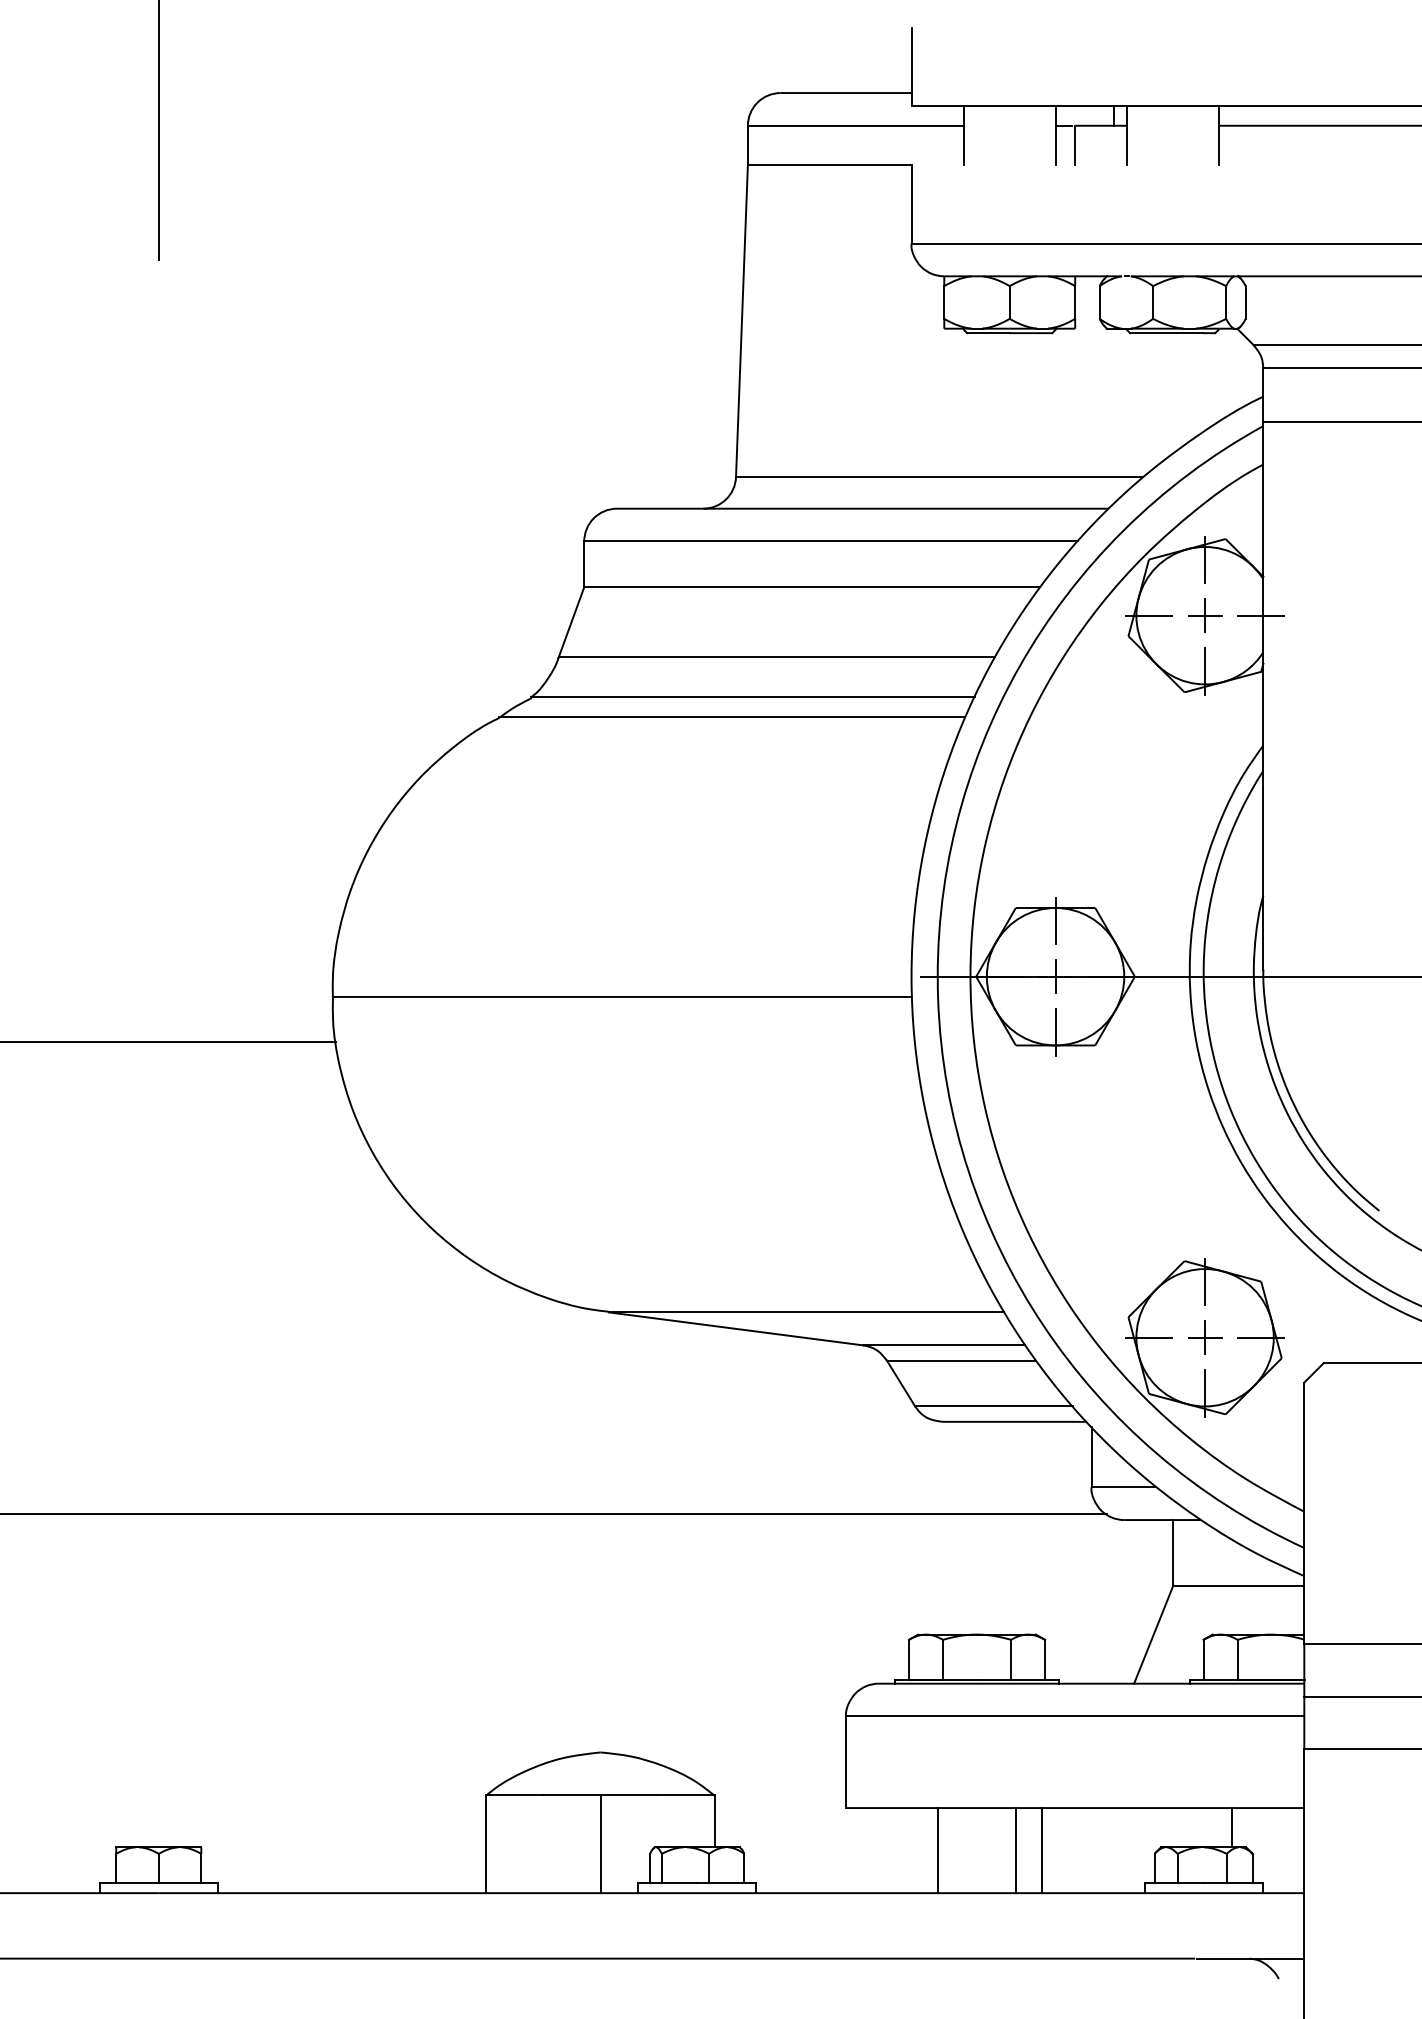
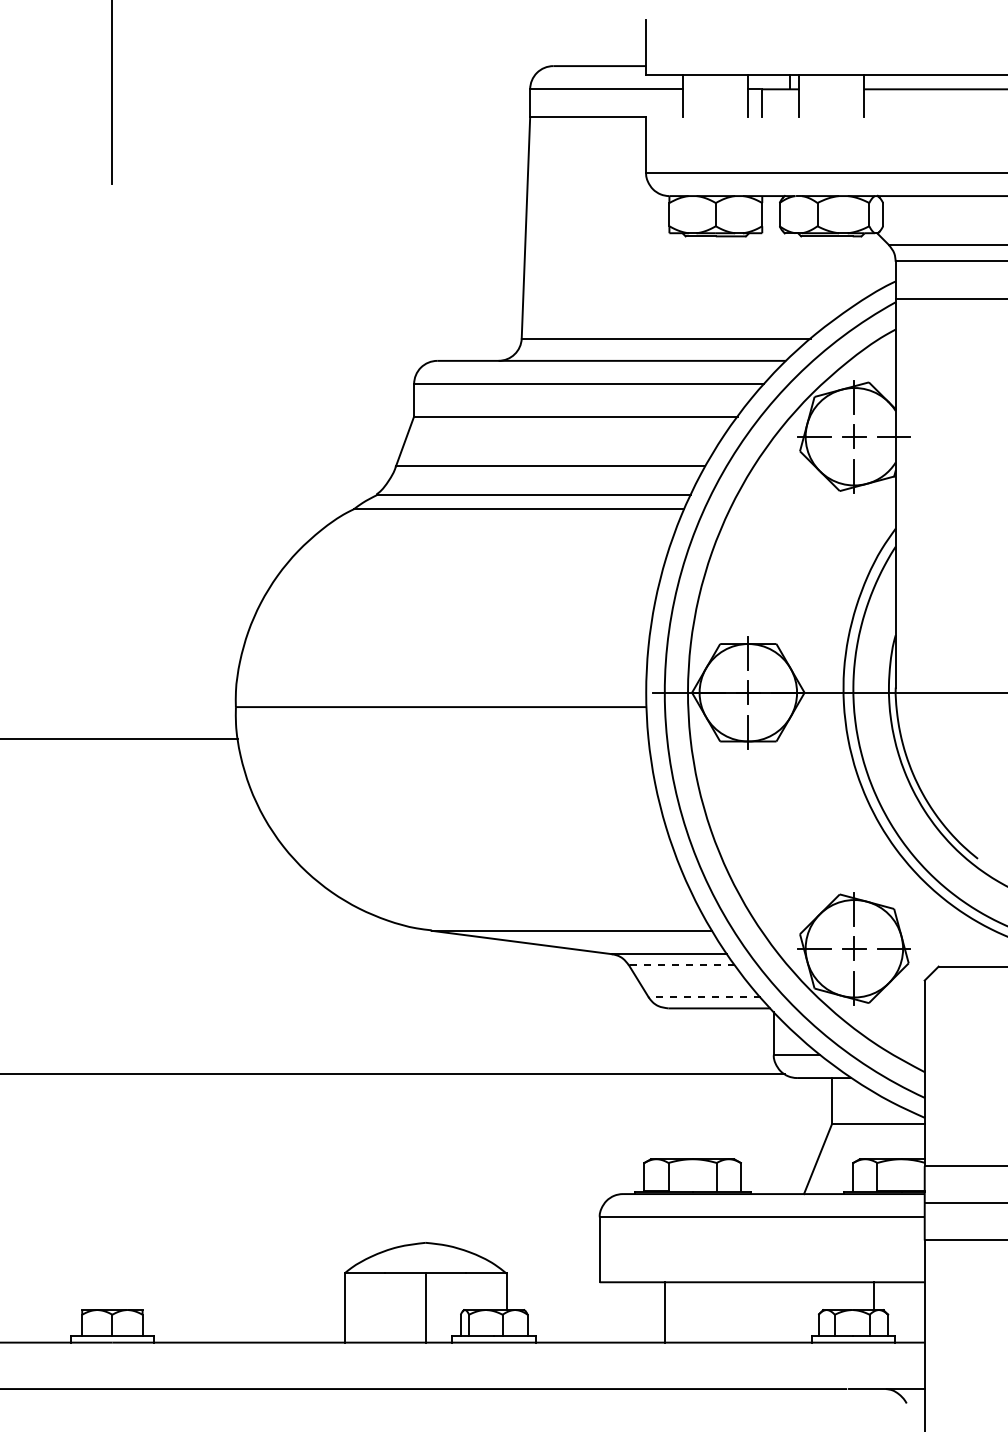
line: (961, 1361) -> (681, 965), solid -> dashed
line: (993, 1406) -> (704, 997), solid -> dashed
line: (1016, 1850) -> (720, 1312), removed
line: (1043, 1850) -> (739, 1312), removed

